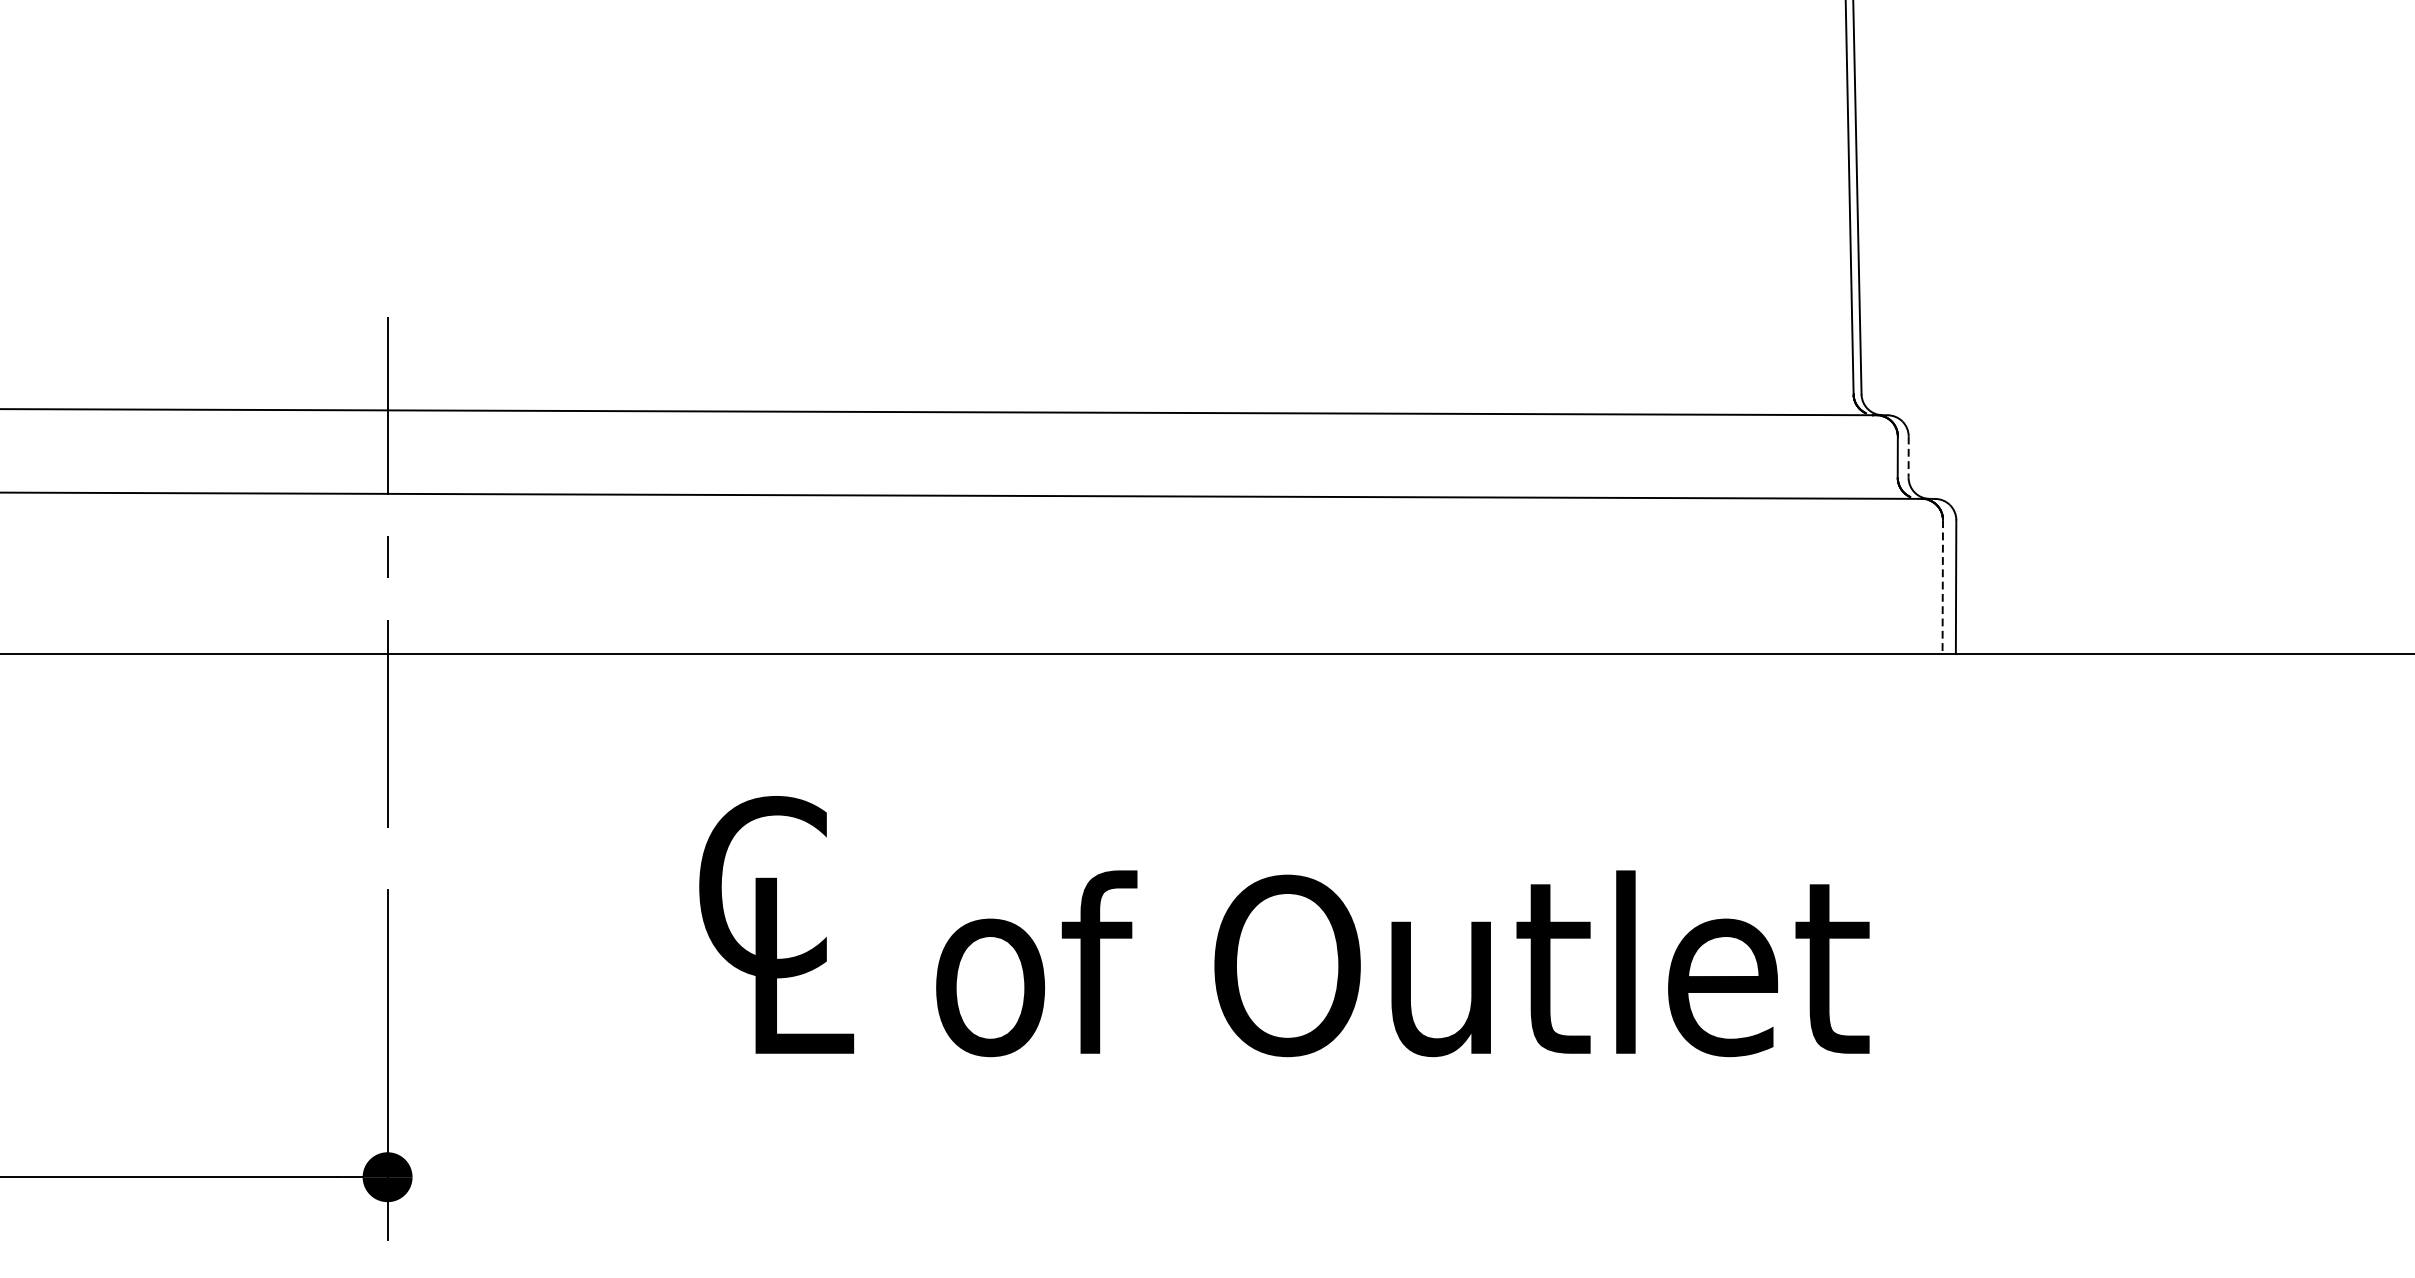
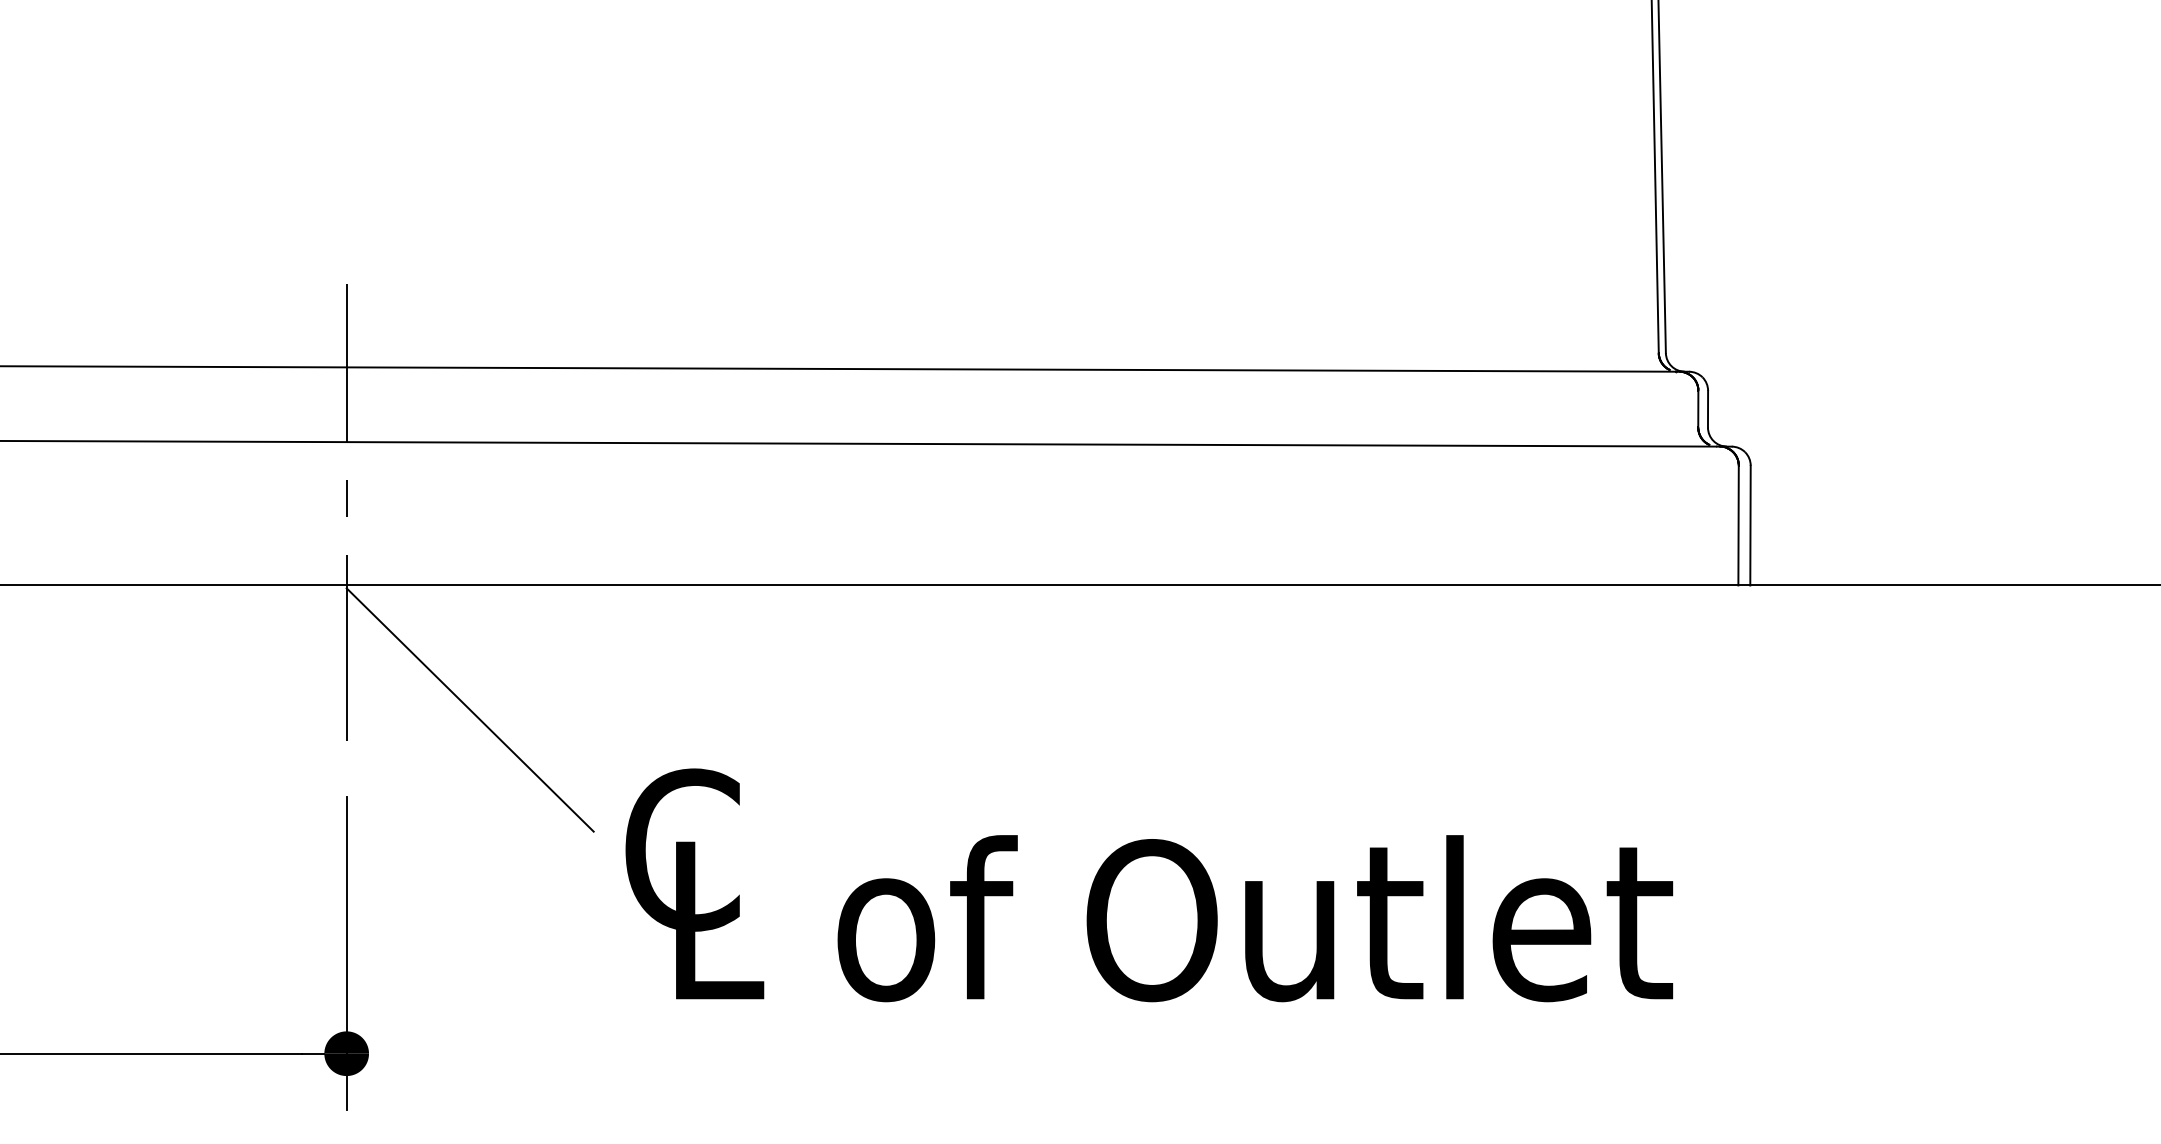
line: (1909, 457) -> (1708, 409), dashed -> solid
line: (1942, 587) -> (1738, 525), dashed -> solid
line: (524, 792) -> (469, 709), added
text: (1284, 926) -> (1149, 885), moved

